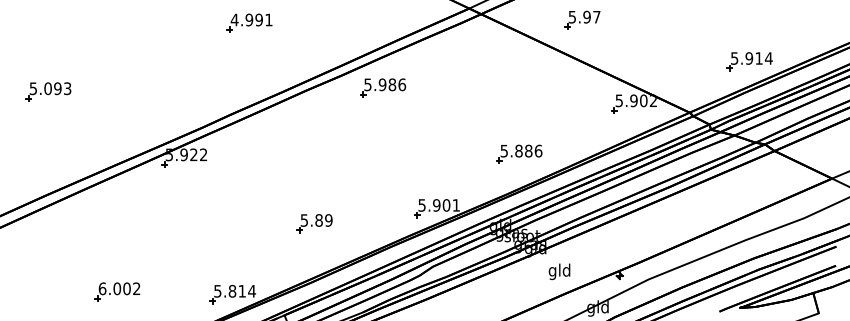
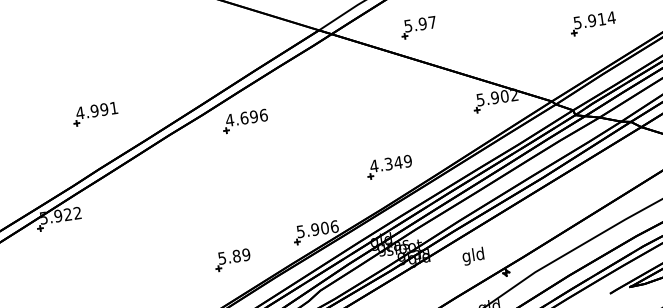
part: (582, 19) -> (418, 26), moved
part: (249, 22) -> (95, 113), moved
part: (749, 61) -> (592, 23), moved
text: (379, 84) -> (241, 118), 5.986 -> 4.696
text: (521, 150) -> (391, 163), 5.886 -> 4.349
text: (456, 205) -> (334, 226), 5.901 -> 5.906
part: (314, 223) -> (232, 259), moved
text: (559, 271) -> (473, 256), moved

